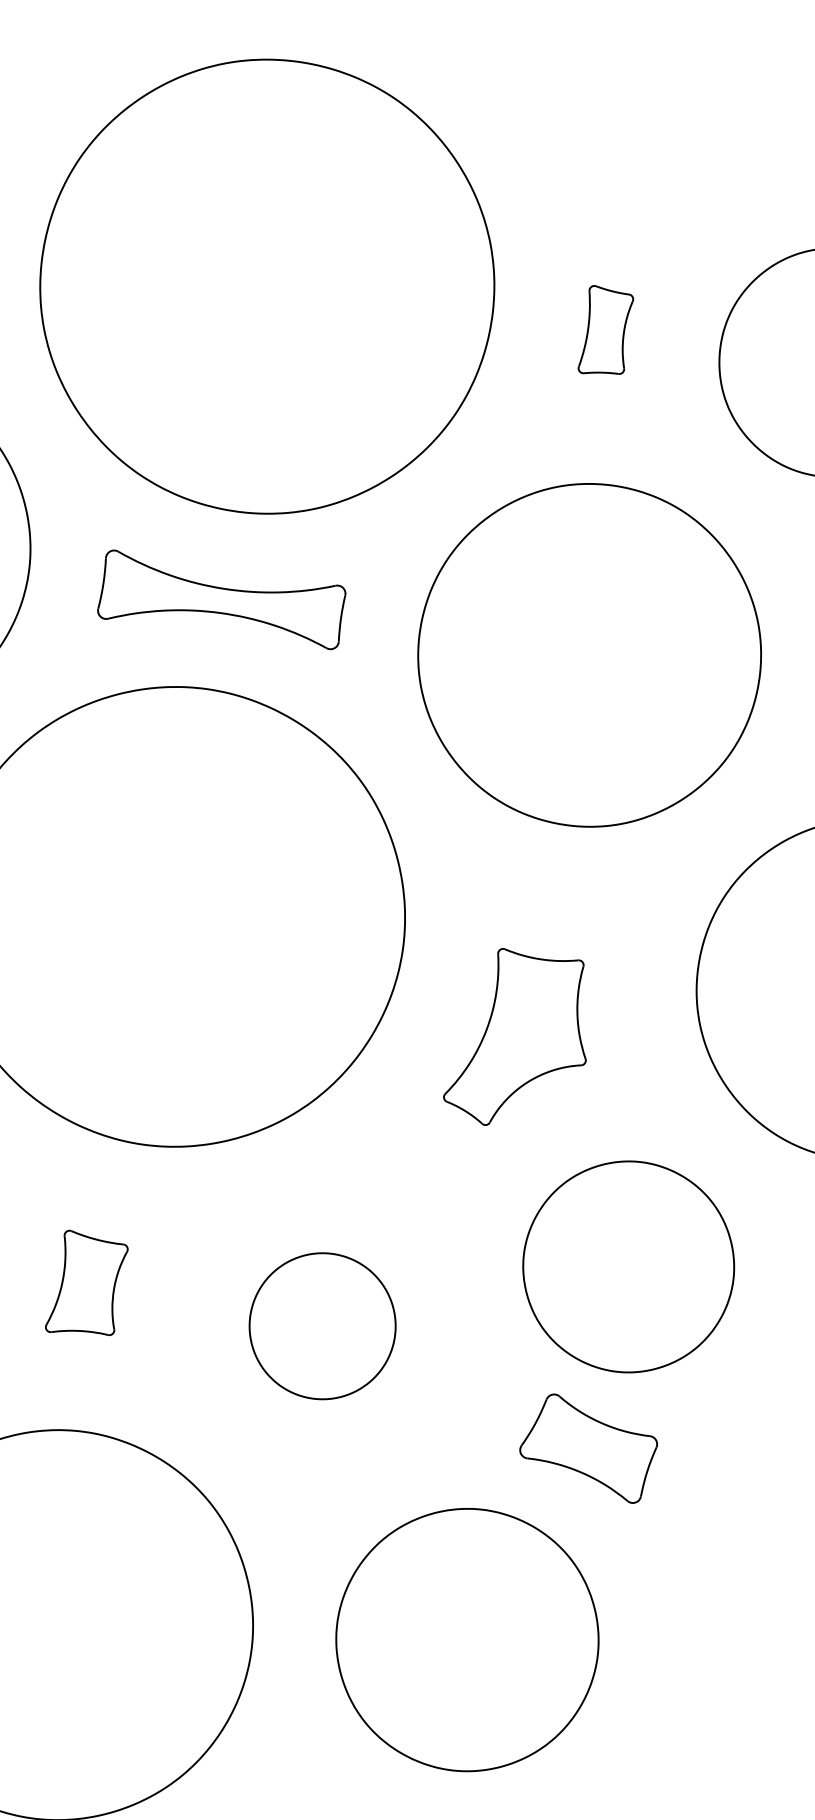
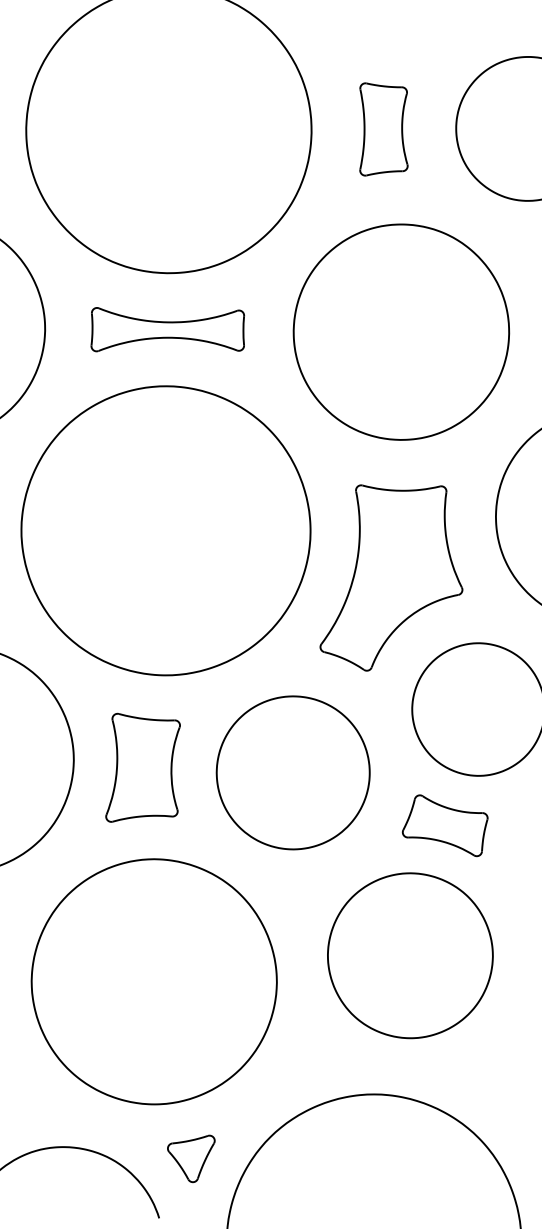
part: (605, 331) -> (383, 129), size x1.67
part: (520, 1039) -> (391, 577), size x1.67
part: (86, 1284) -> (142, 767), size x1.67
part: (321, 1325) -> (292, 772), size x1.67
part: (587, 1447) -> (444, 825), moved

